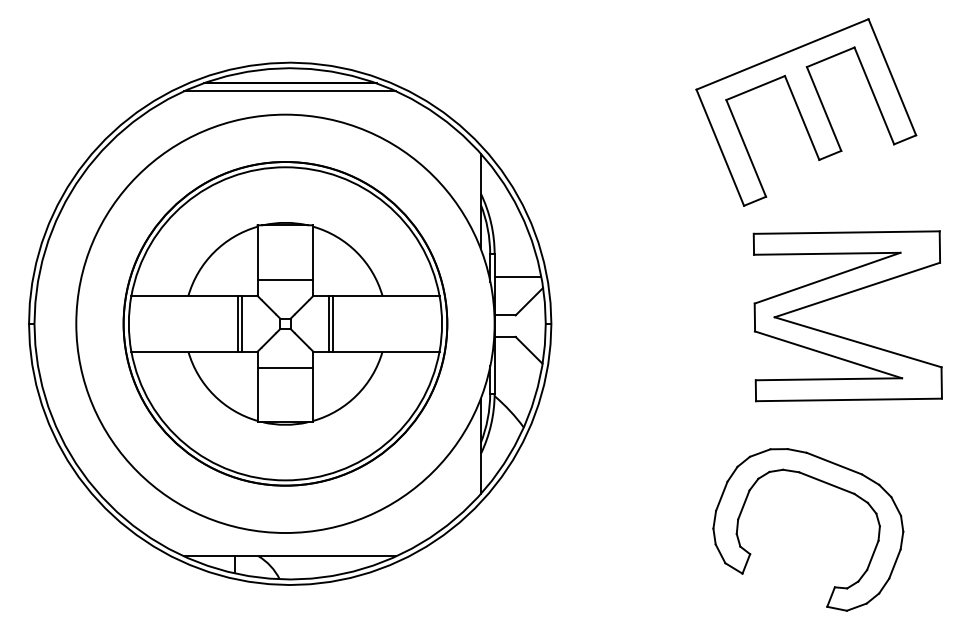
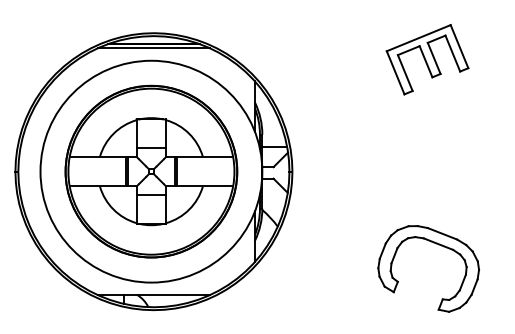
part: (806, 112) -> (427, 59), size x0.7
part: (843, 297) -> (447, 157), removed
part: (826, 485) -> (438, 245), moved

